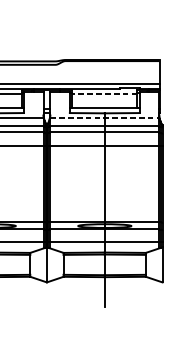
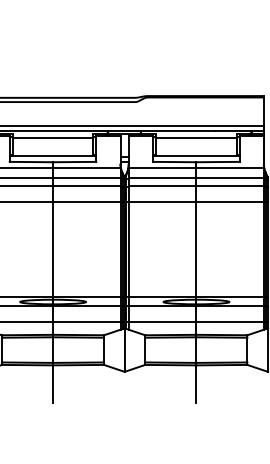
line: (104, 94) -> (195, 138), dashed -> solid
line: (104, 118) -> (196, 168), dashed -> solid

